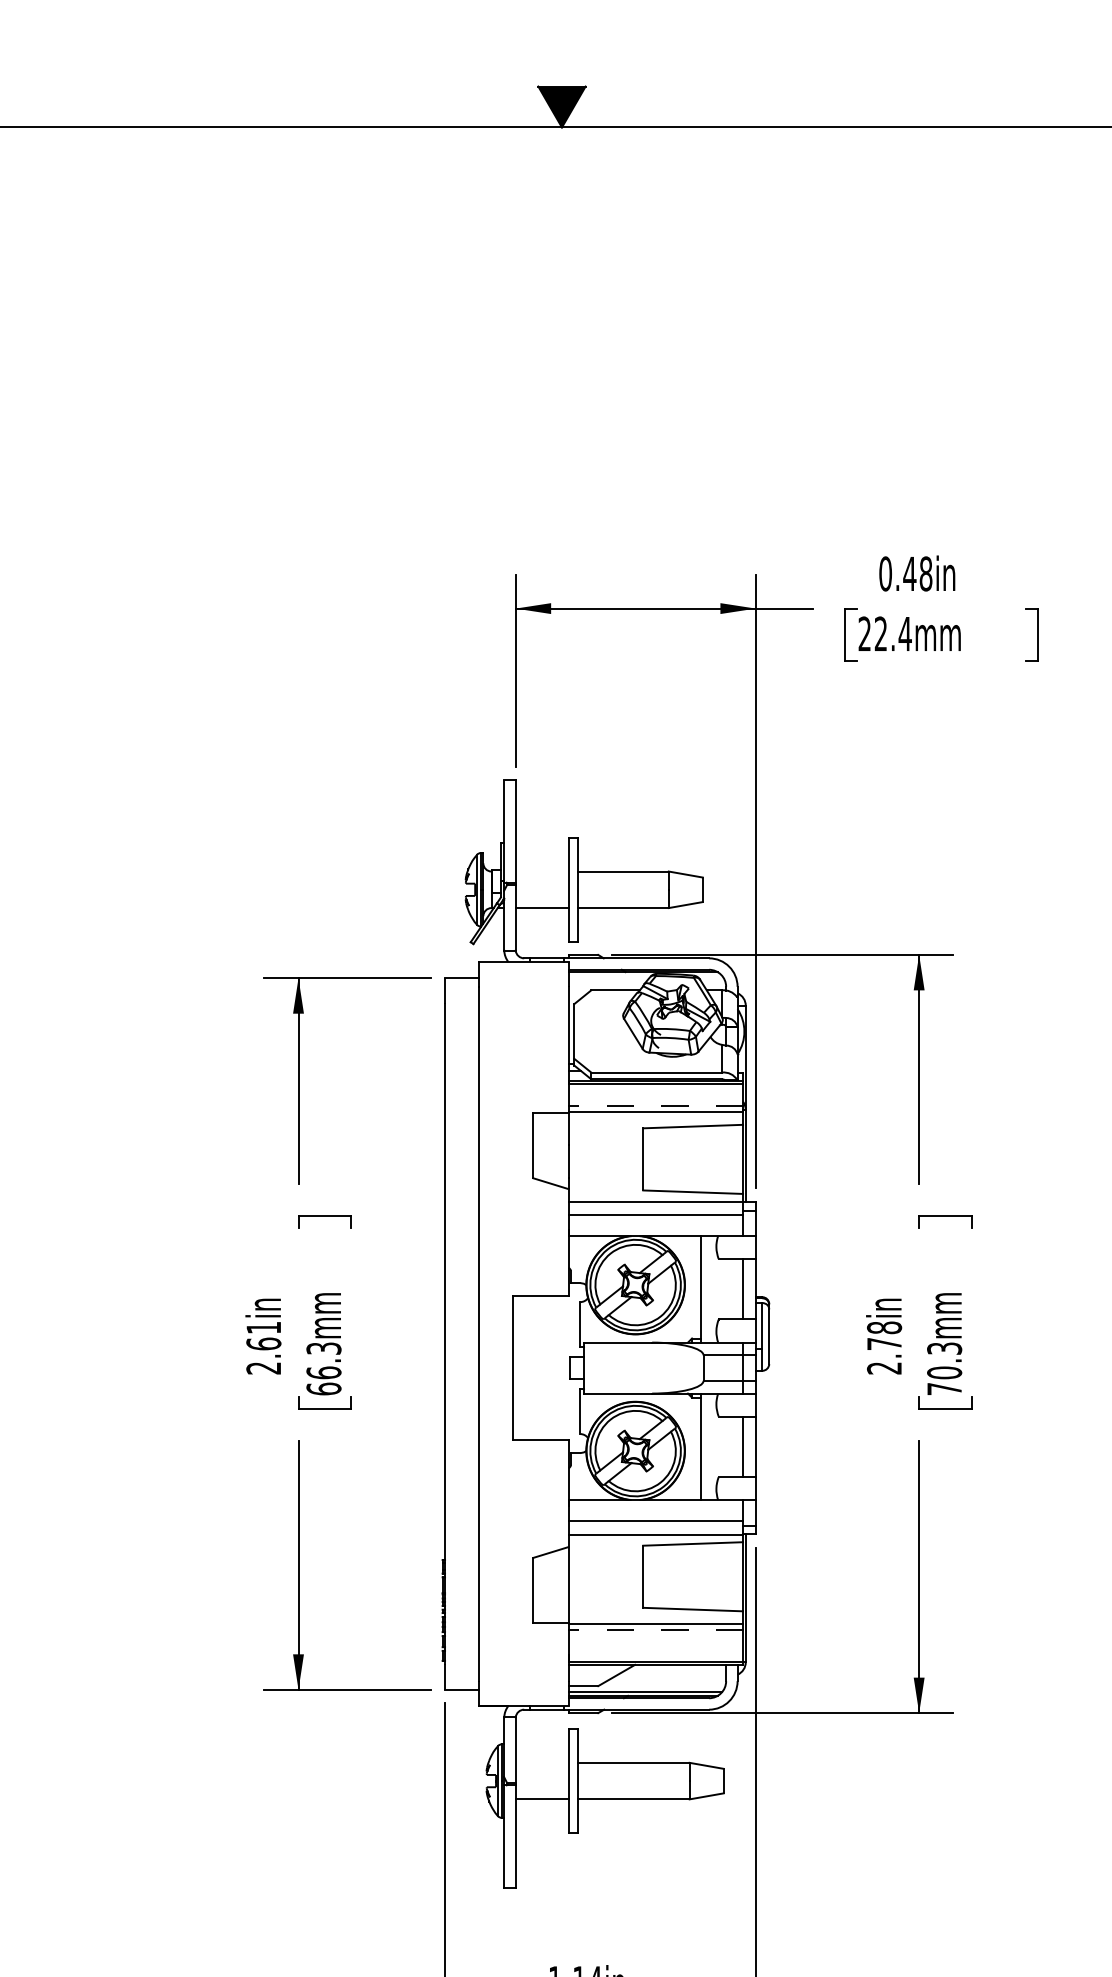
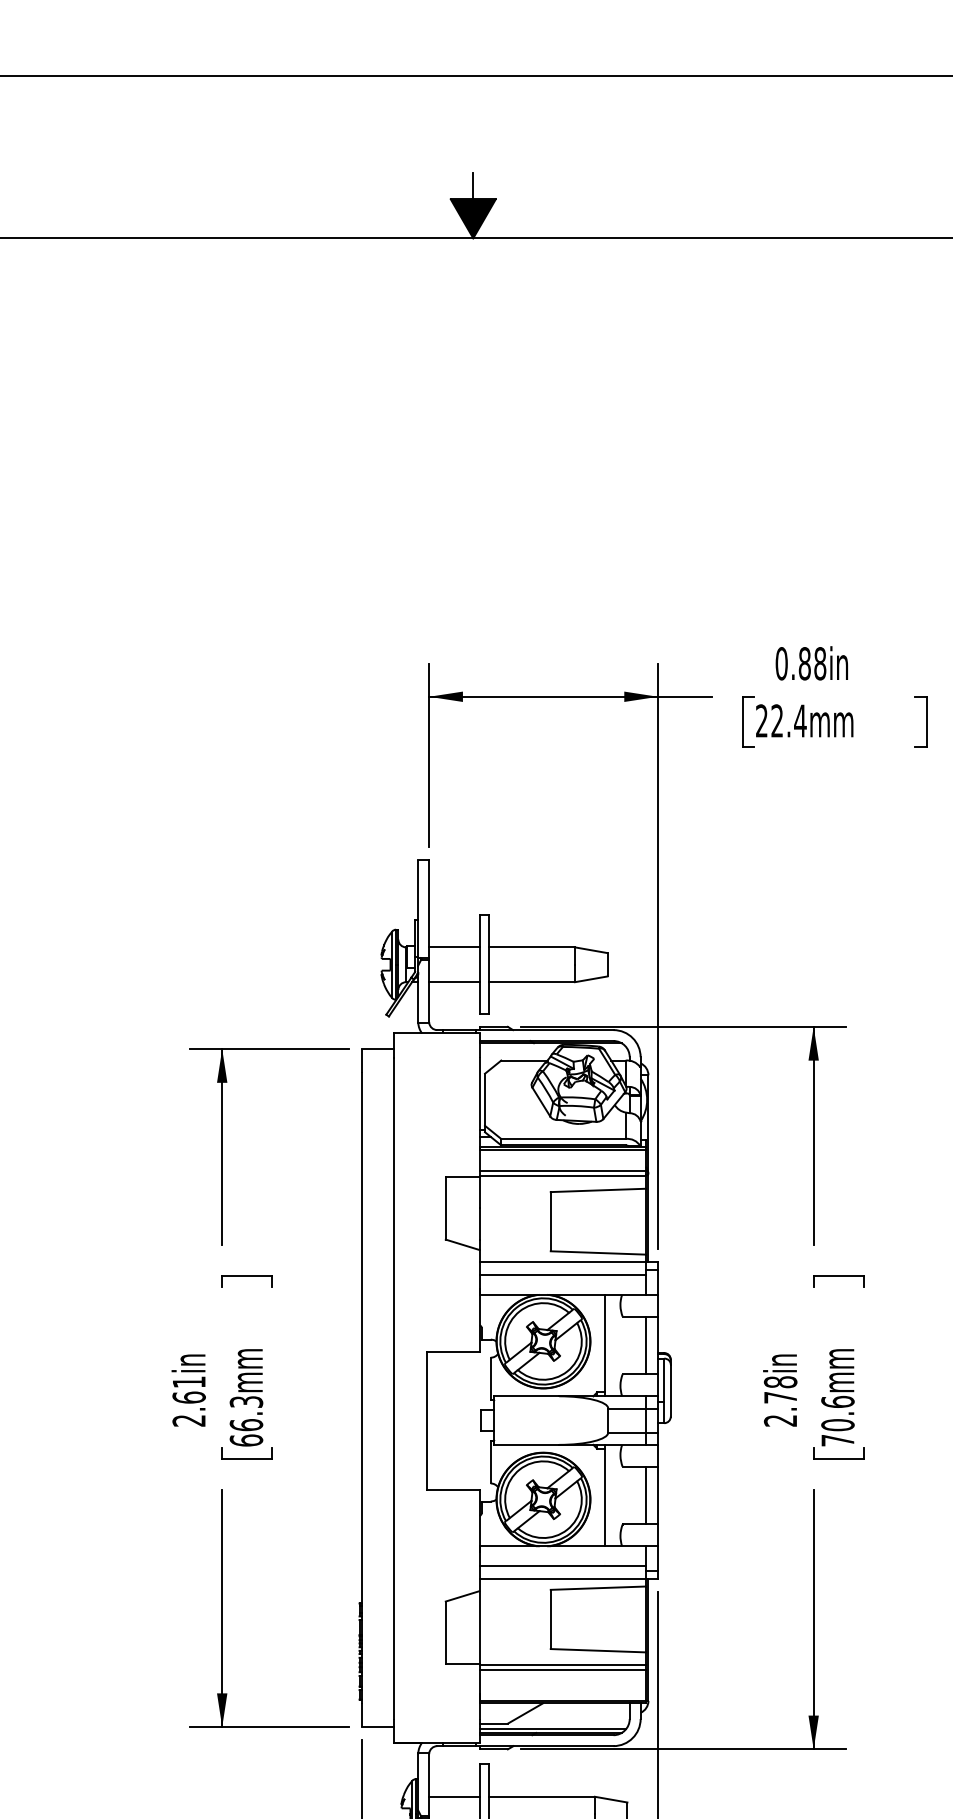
line: (561, 72) -> (472, 185), added
text: (909, 573) -> (804, 663), 0.48in -> 0.88in
line: (542, 871) -> (454, 947), added
line: (655, 1105) -> (562, 1170), dashed -> solid
text: (944, 1348) -> (837, 1401), 70.3mm -> 70.6mm
line: (655, 1630) -> (562, 1670), dashed -> solid
line: (542, 1762) -> (454, 1796), added

